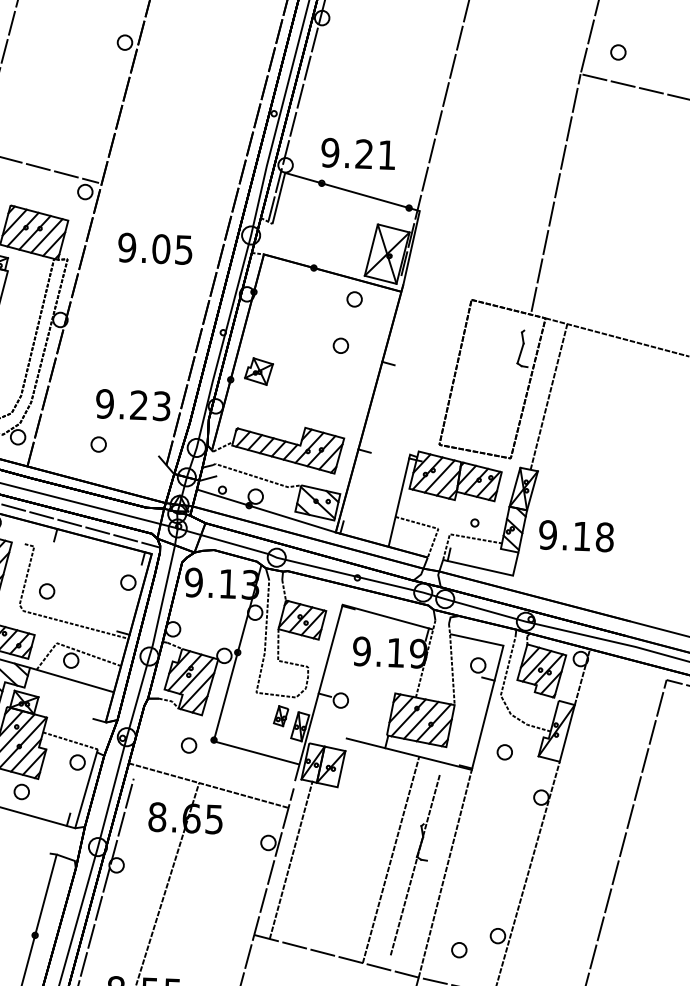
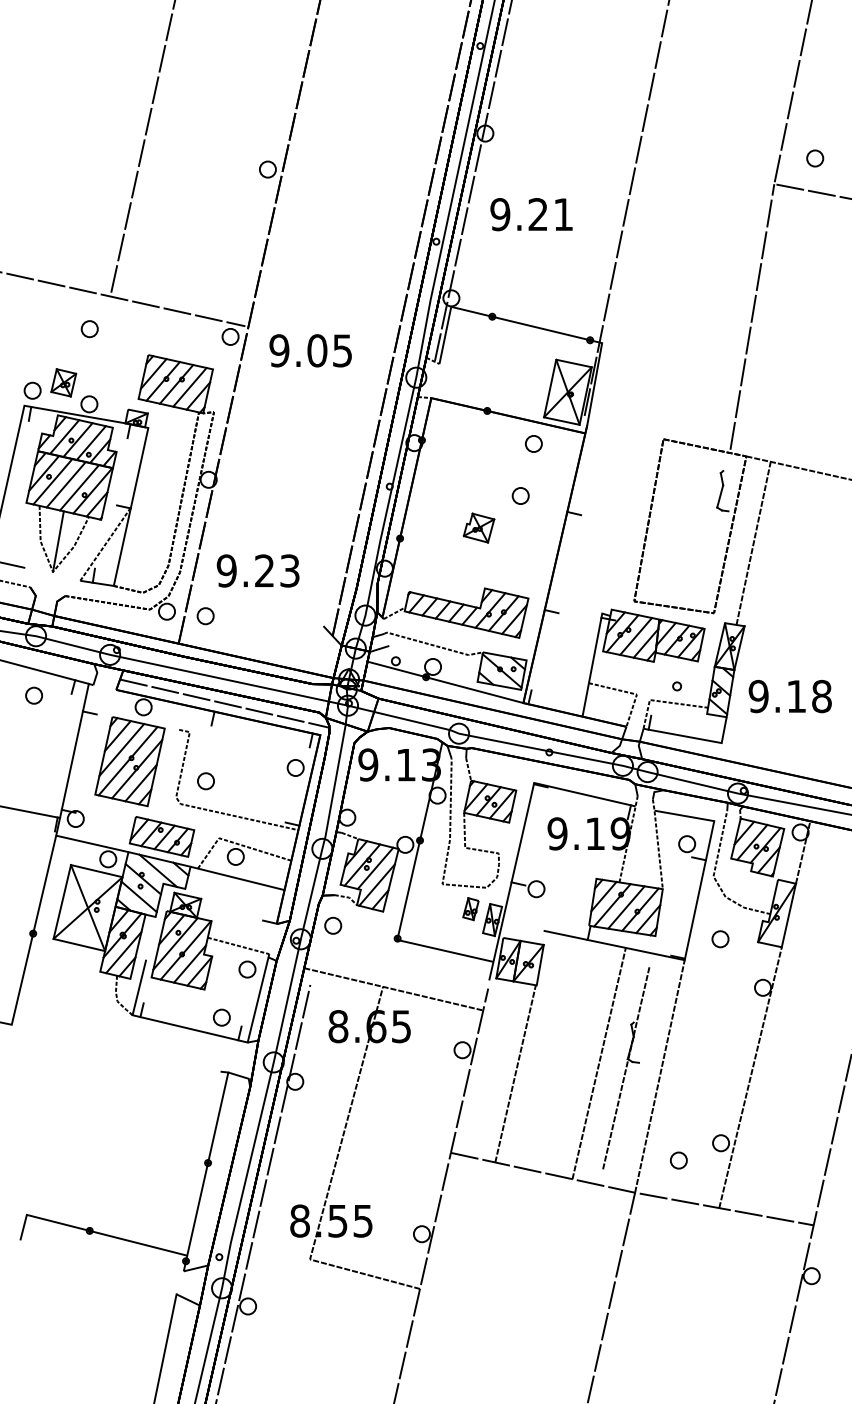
text: (358, 153) -> (531, 214), moved
text: (155, 248) -> (310, 350), moved
part: (258, 370) -> (478, 527), moved
text: (132, 404) -> (257, 570), moved
part: (98, 444) -> (205, 616), moved
part: (189, 745) -> (333, 925), moved
part: (21, 791) -> (221, 1017), moved
line: (291, 859) -> (515, 1073), moved

